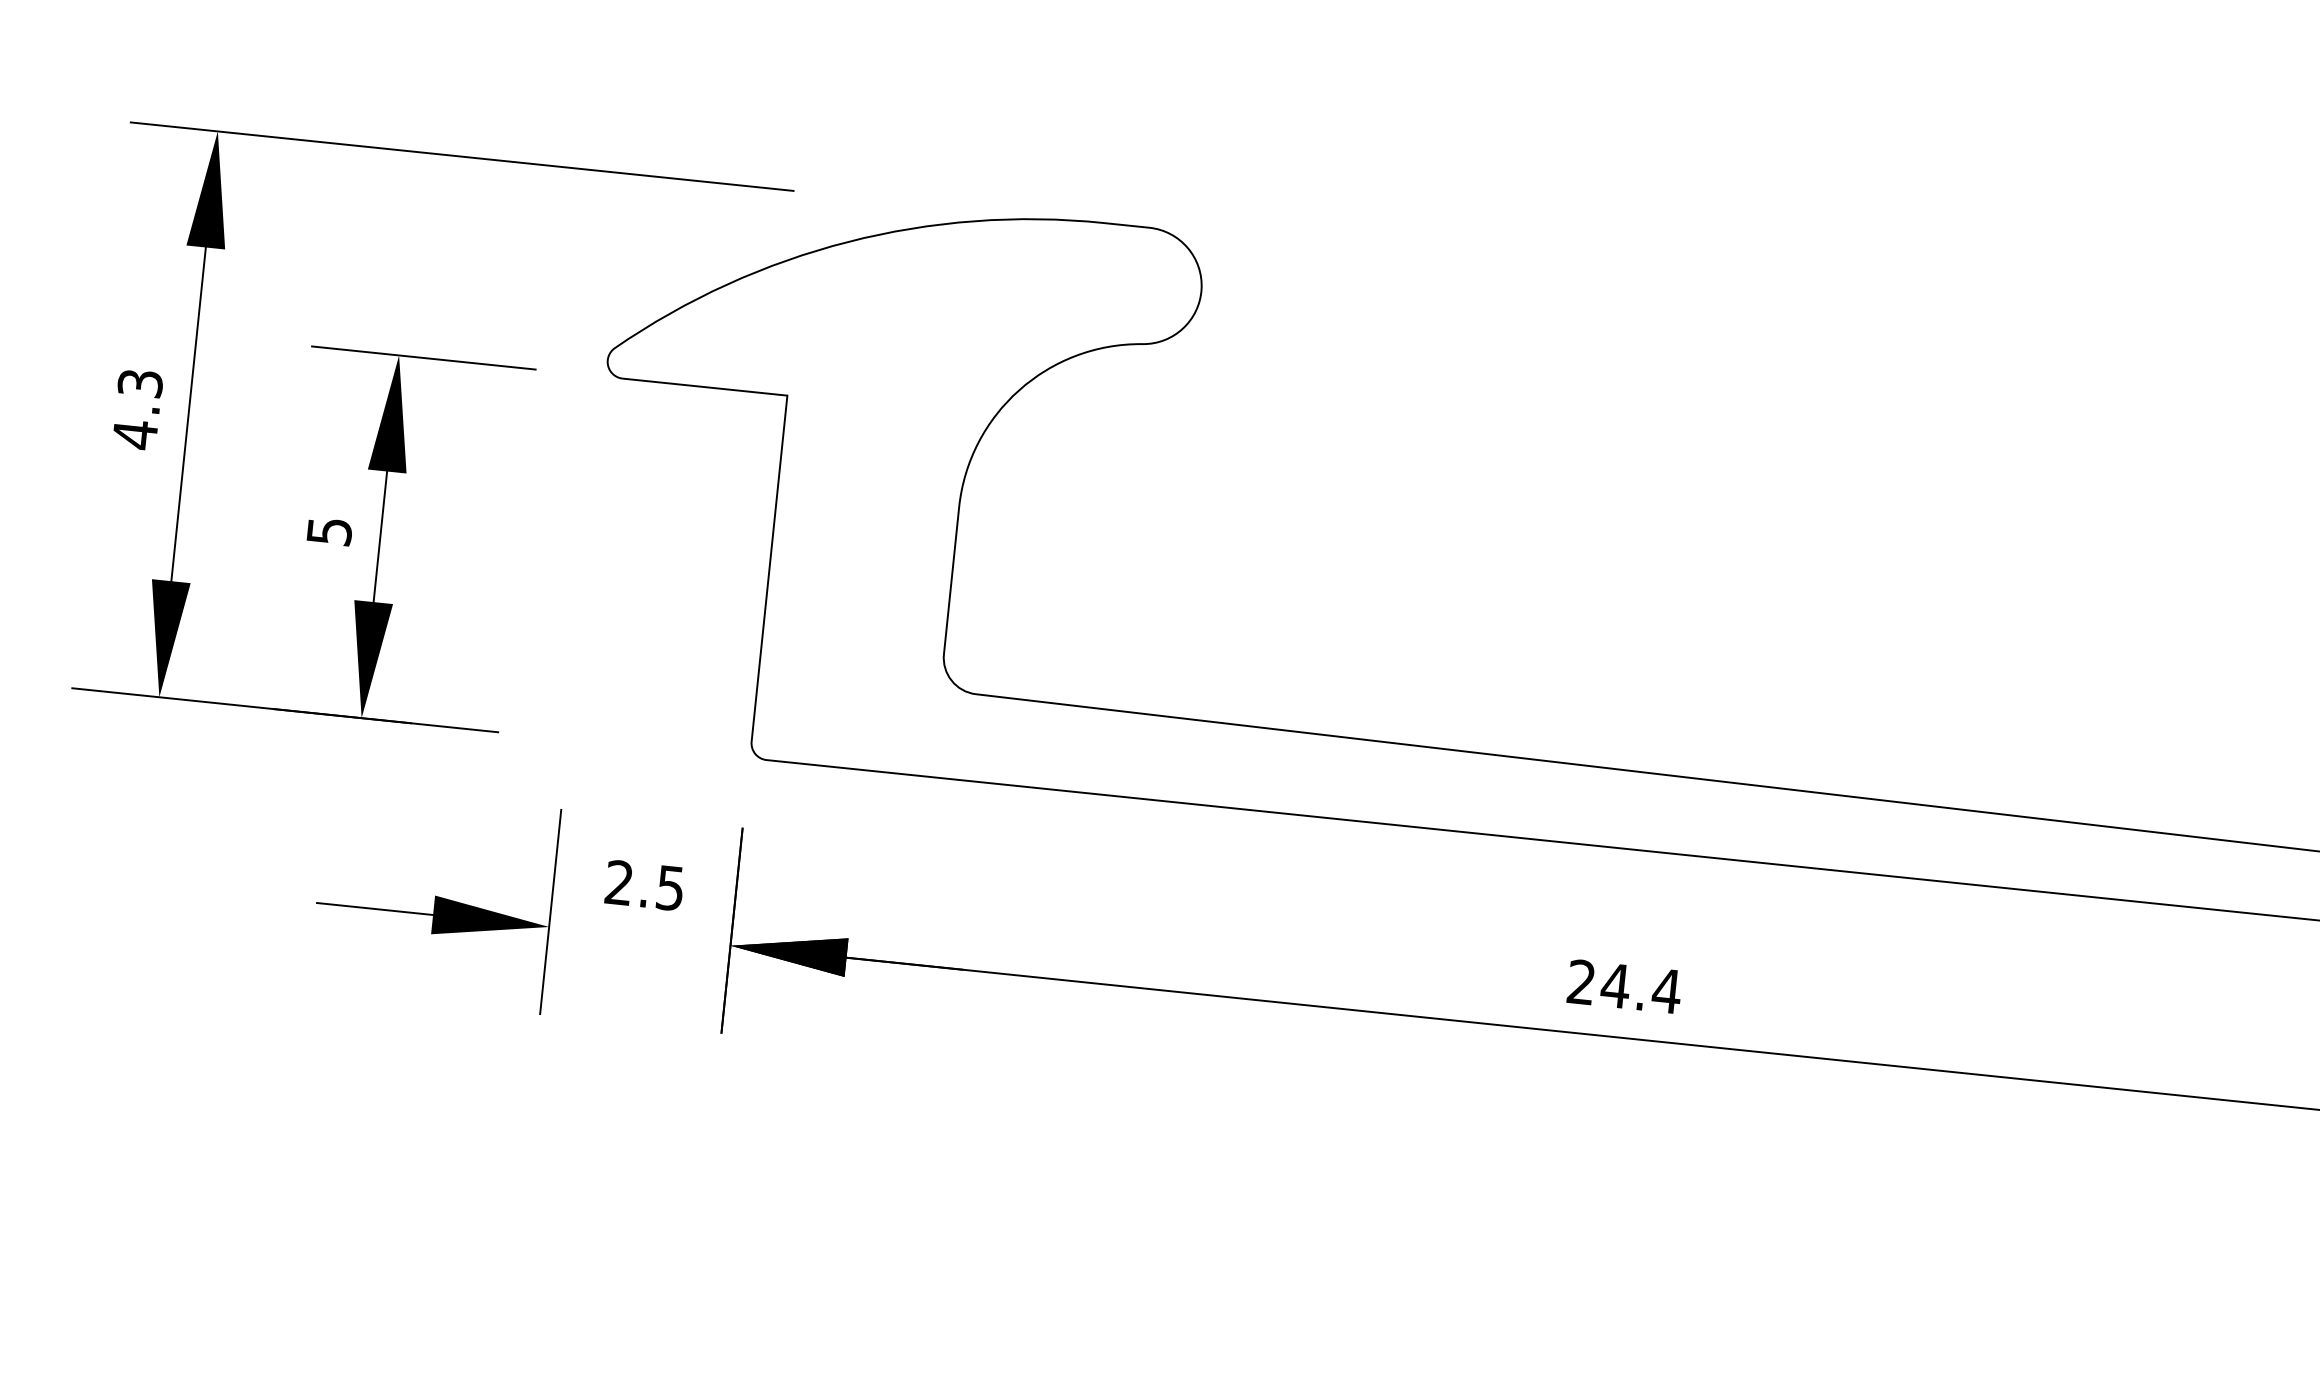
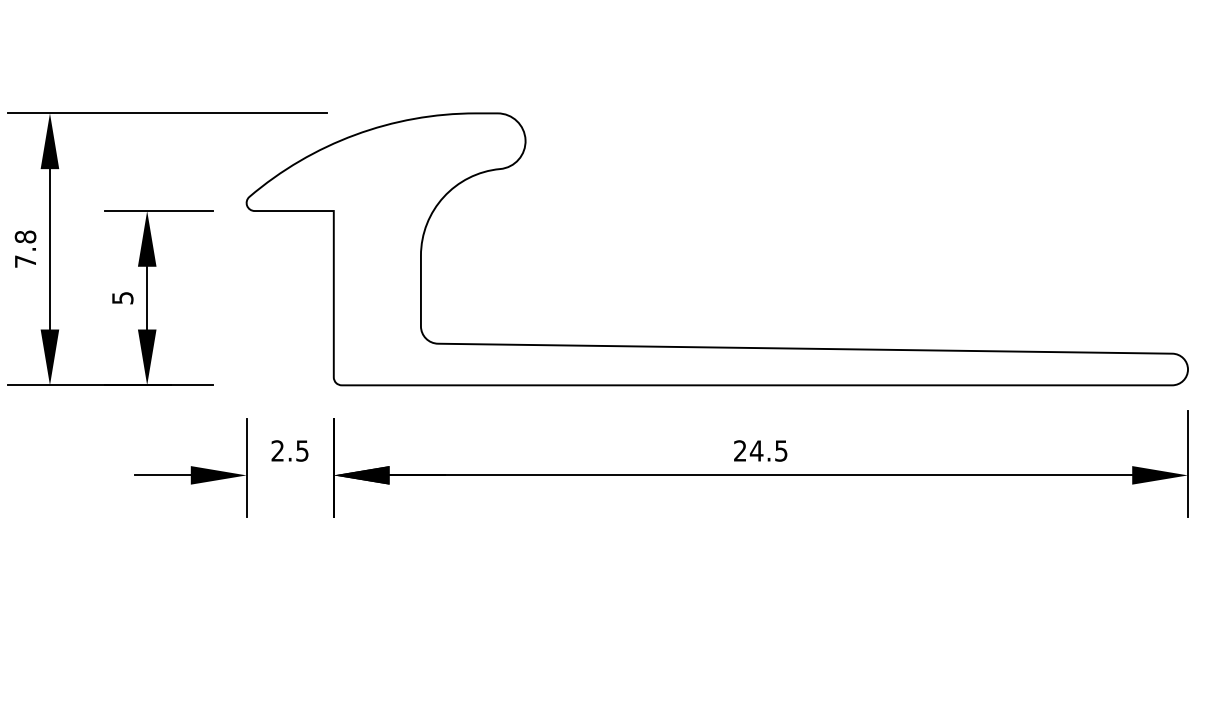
text: (137, 409) -> (25, 249), 4.3 -> 7.8
text: (1667, 990) -> (781, 450), 24.4 -> 24.5

